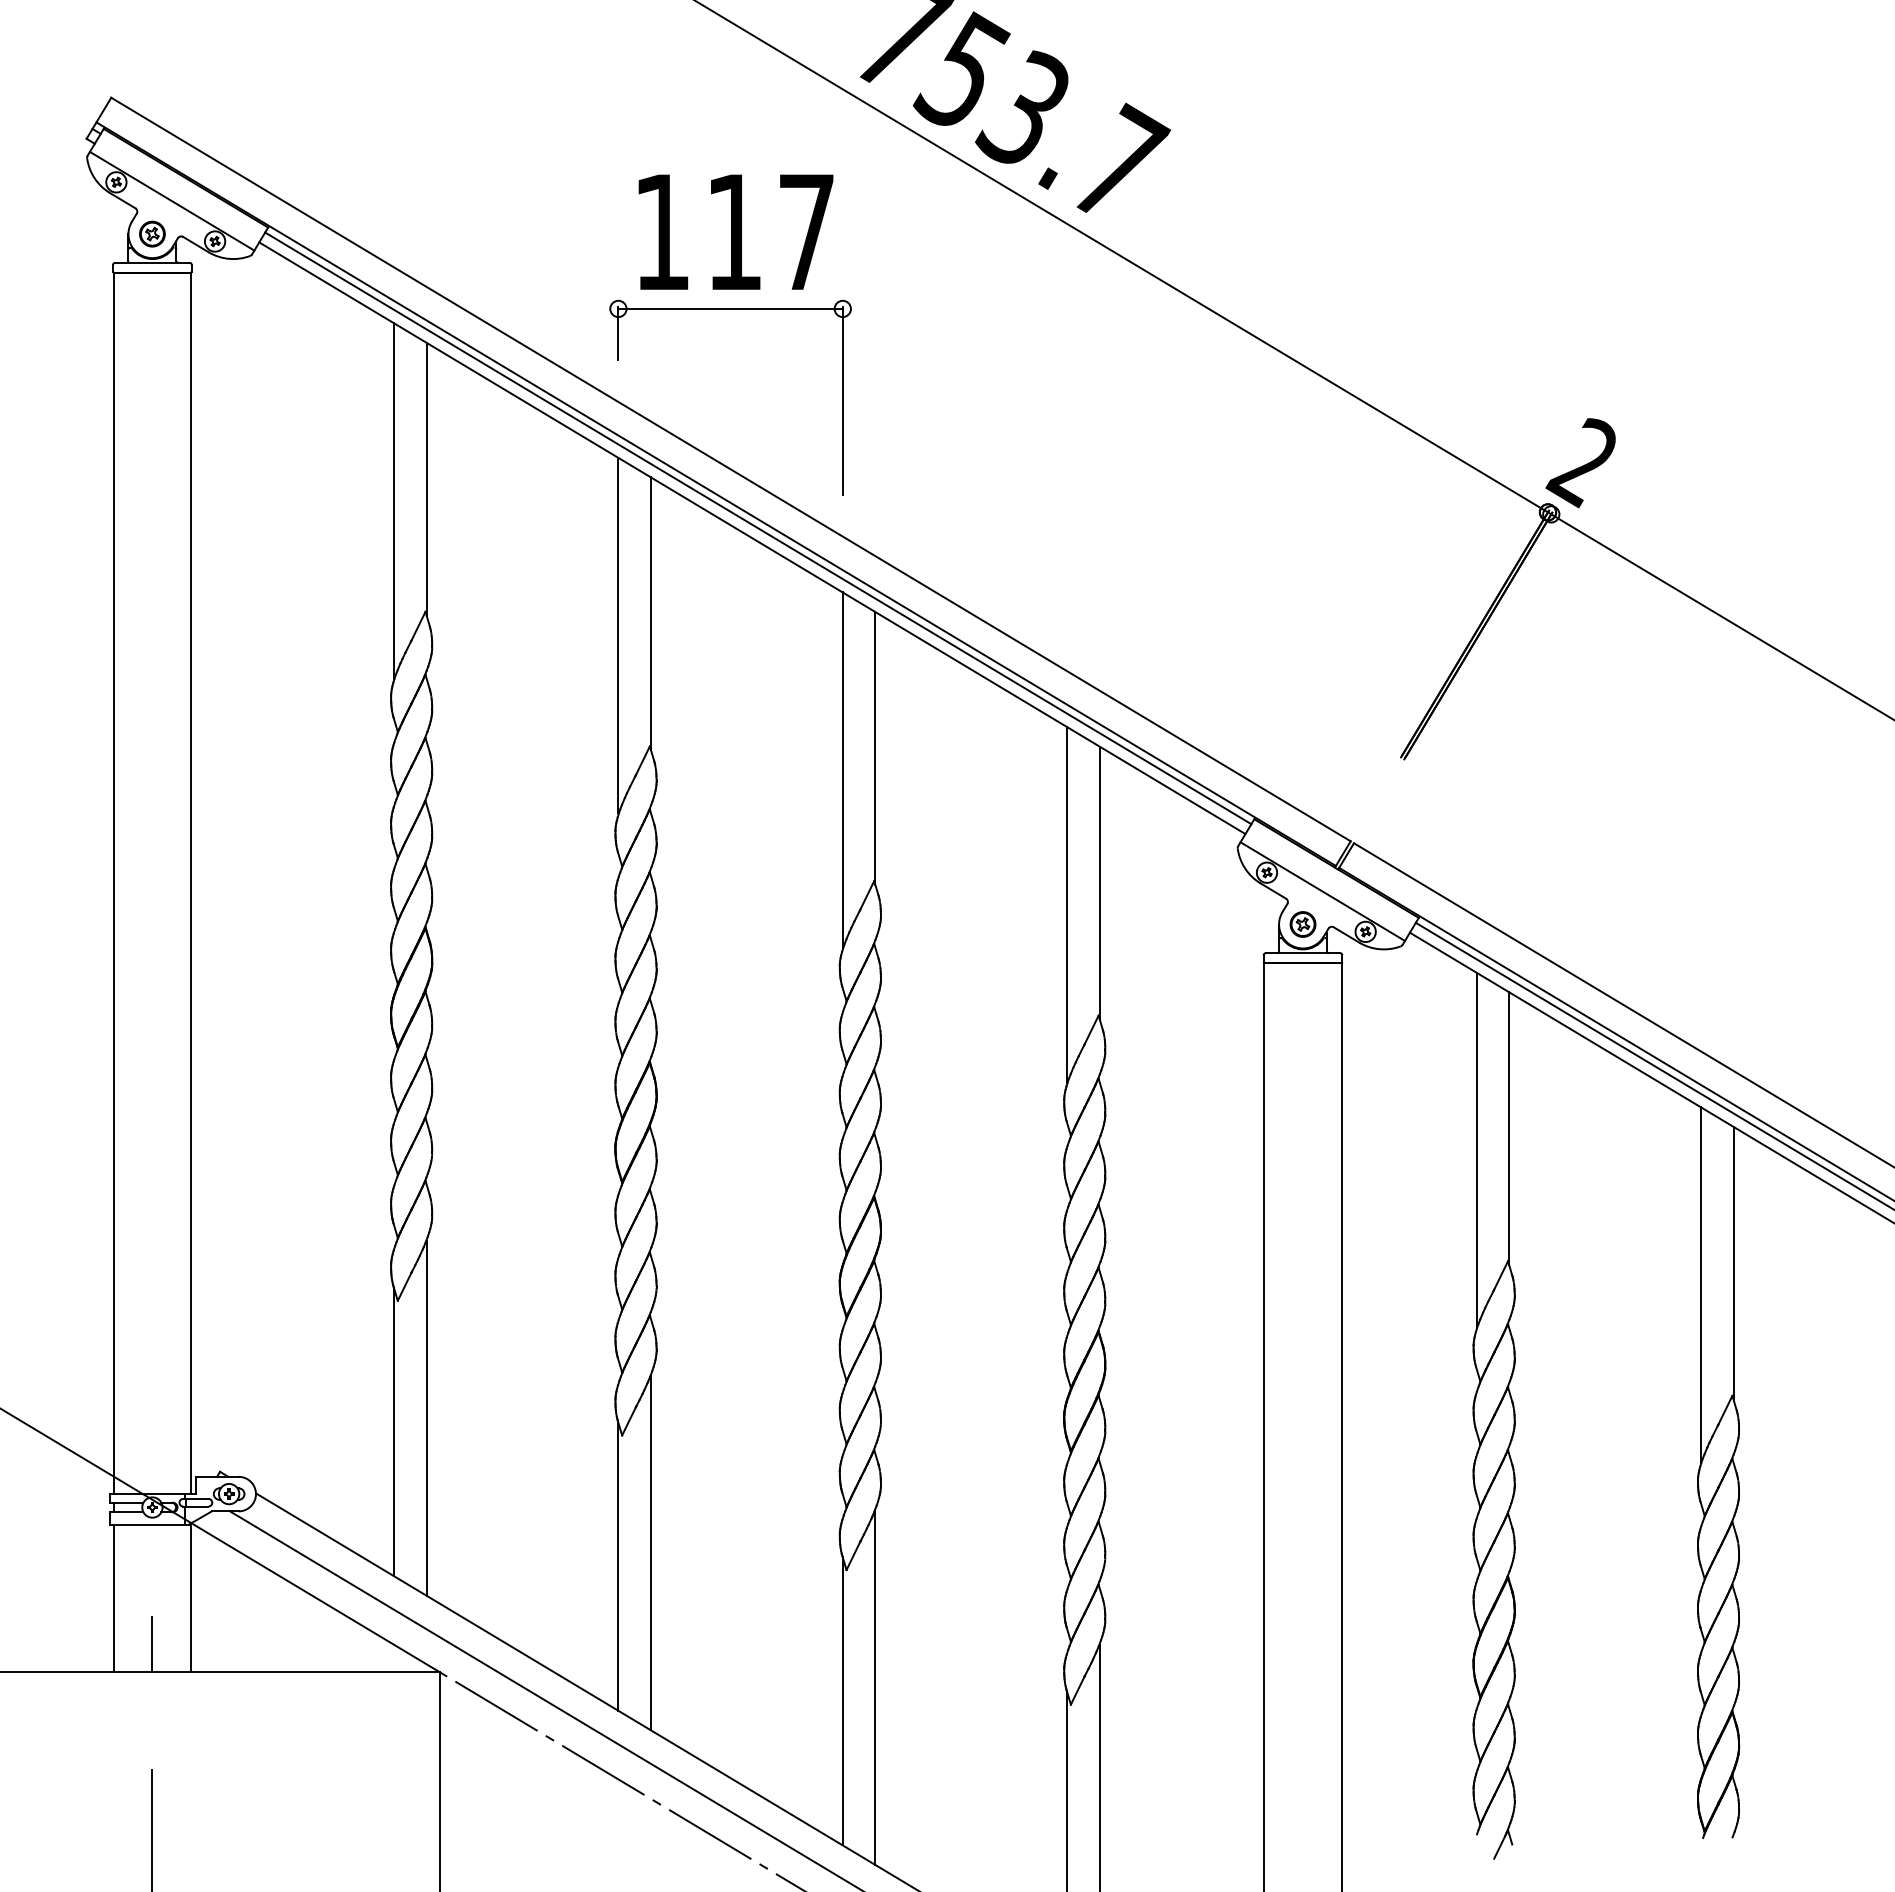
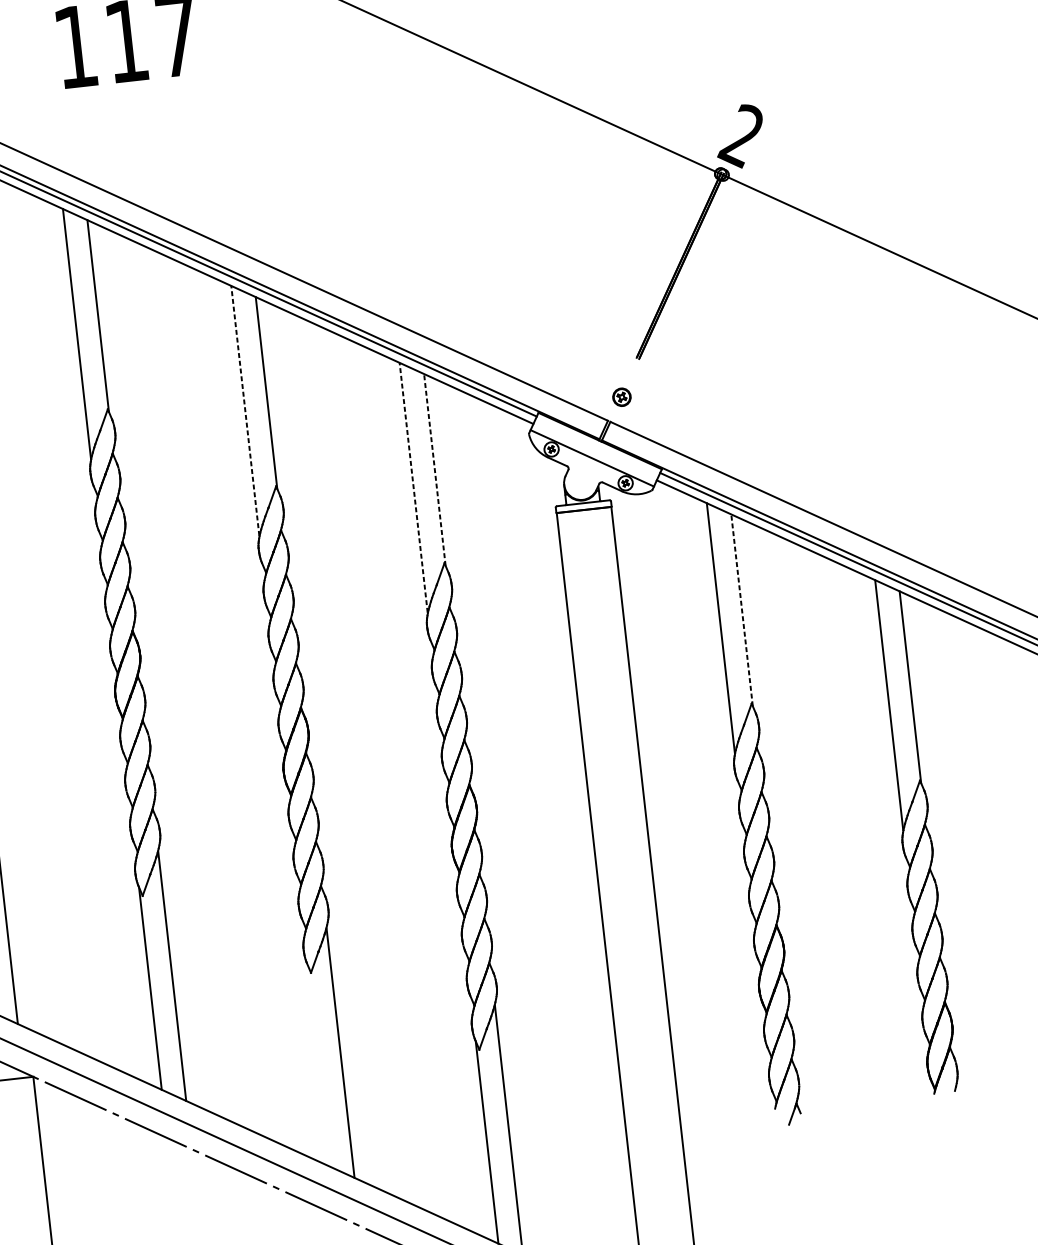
part: (730, 309) -> (130, 95), removed
line: (842, 770) -> (245, 411), solid -> dashed
line: (1099, 882) -> (434, 469), solid -> dashed
line: (1067, 904) -> (413, 487), solid -> dashed
part: (1302, 924) -> (621, 397), moved
line: (1509, 1128) -> (742, 610), solid -> dashed
line: (842, 1701) -> (318, 1065), removed

